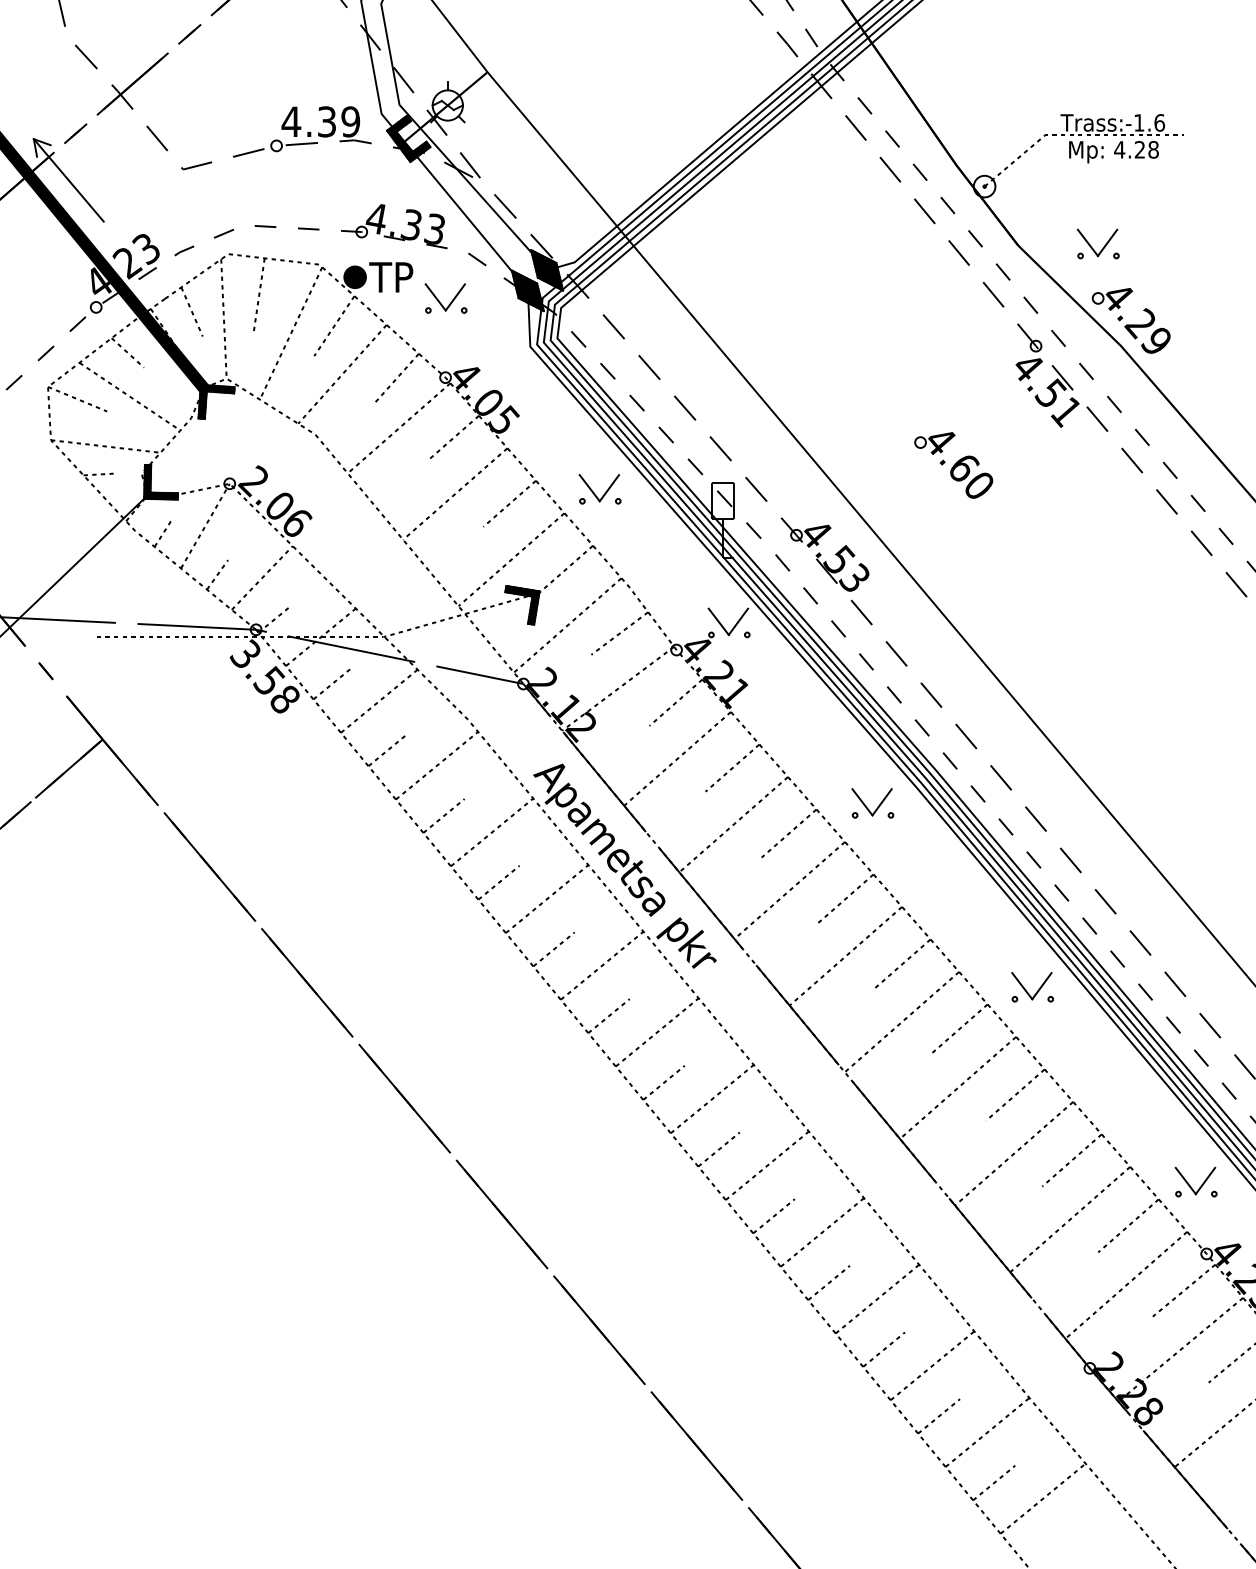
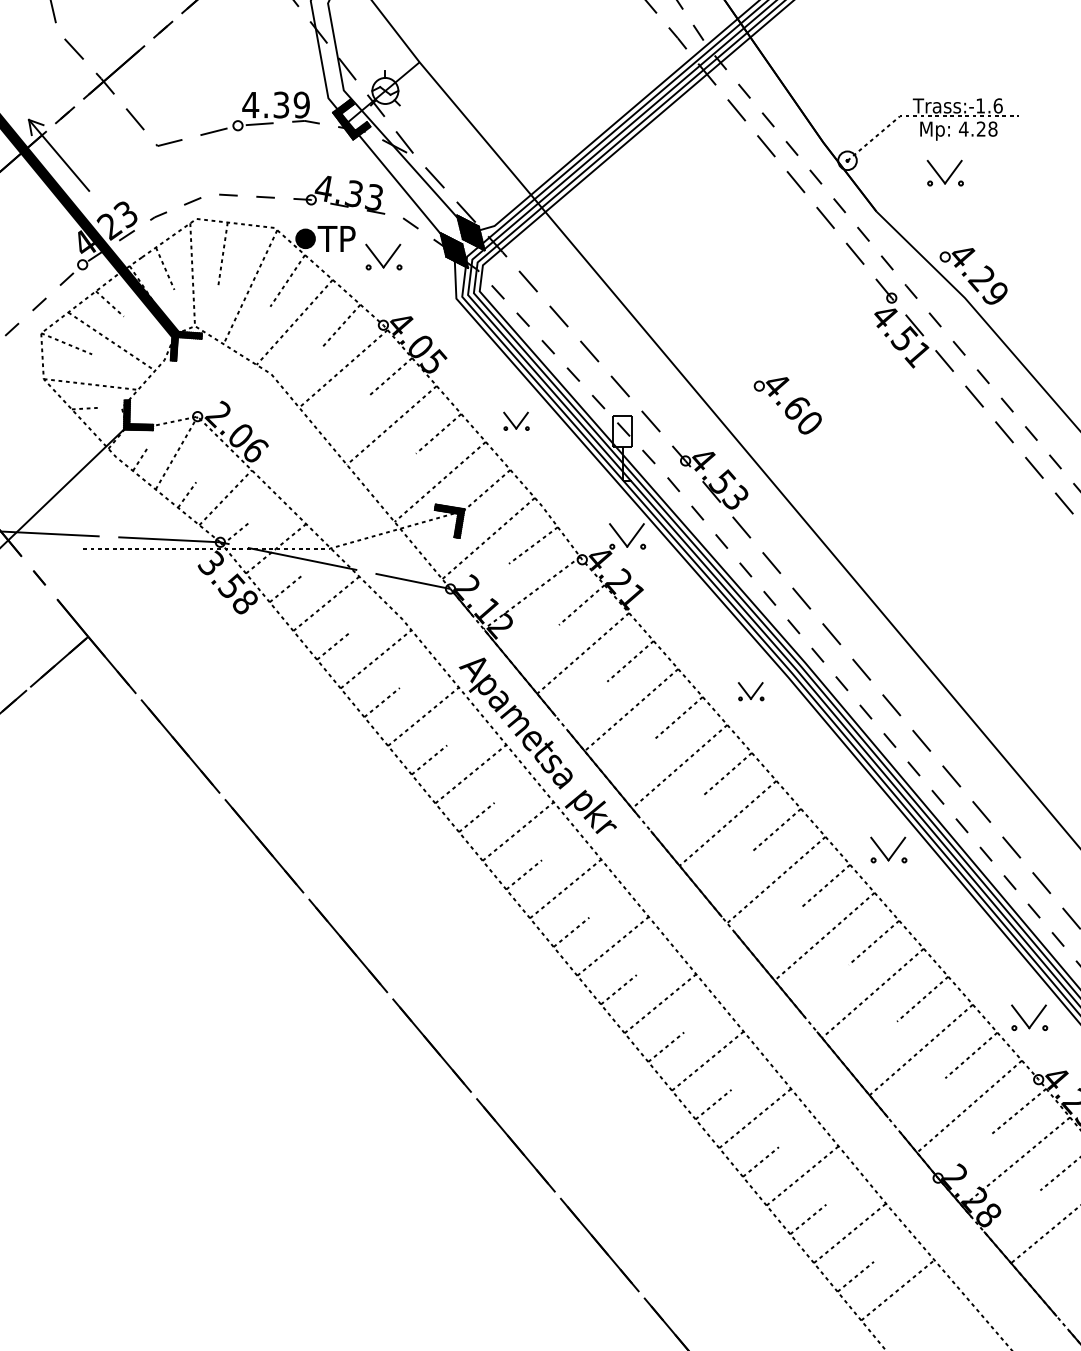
part: (1097, 243) -> (944, 172), moved
part: (953, 465) -> (787, 405), moved
part: (600, 489) -> (516, 421), size x0.7
part: (871, 803) -> (750, 691), size x0.7

